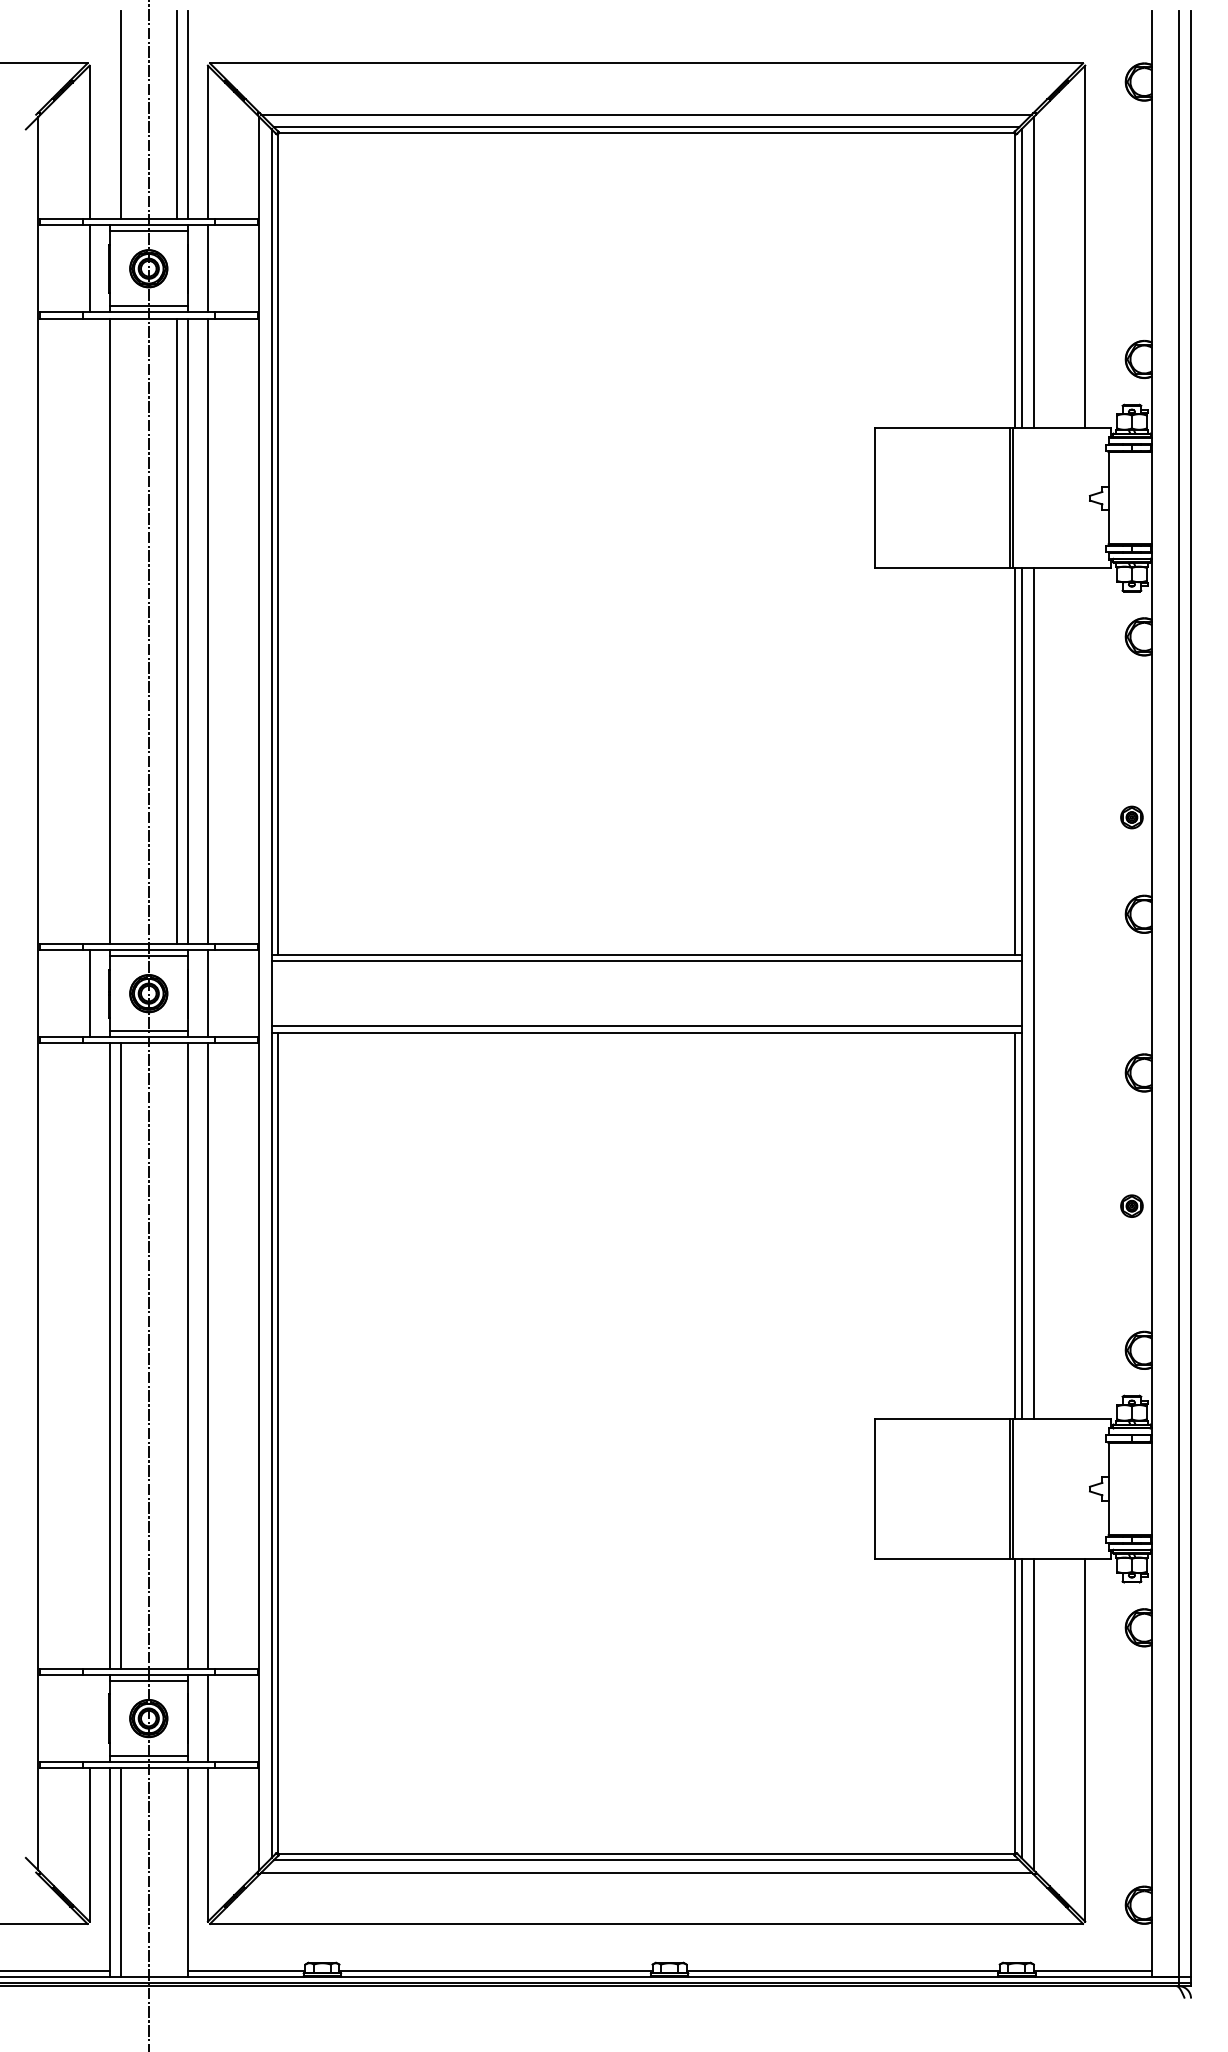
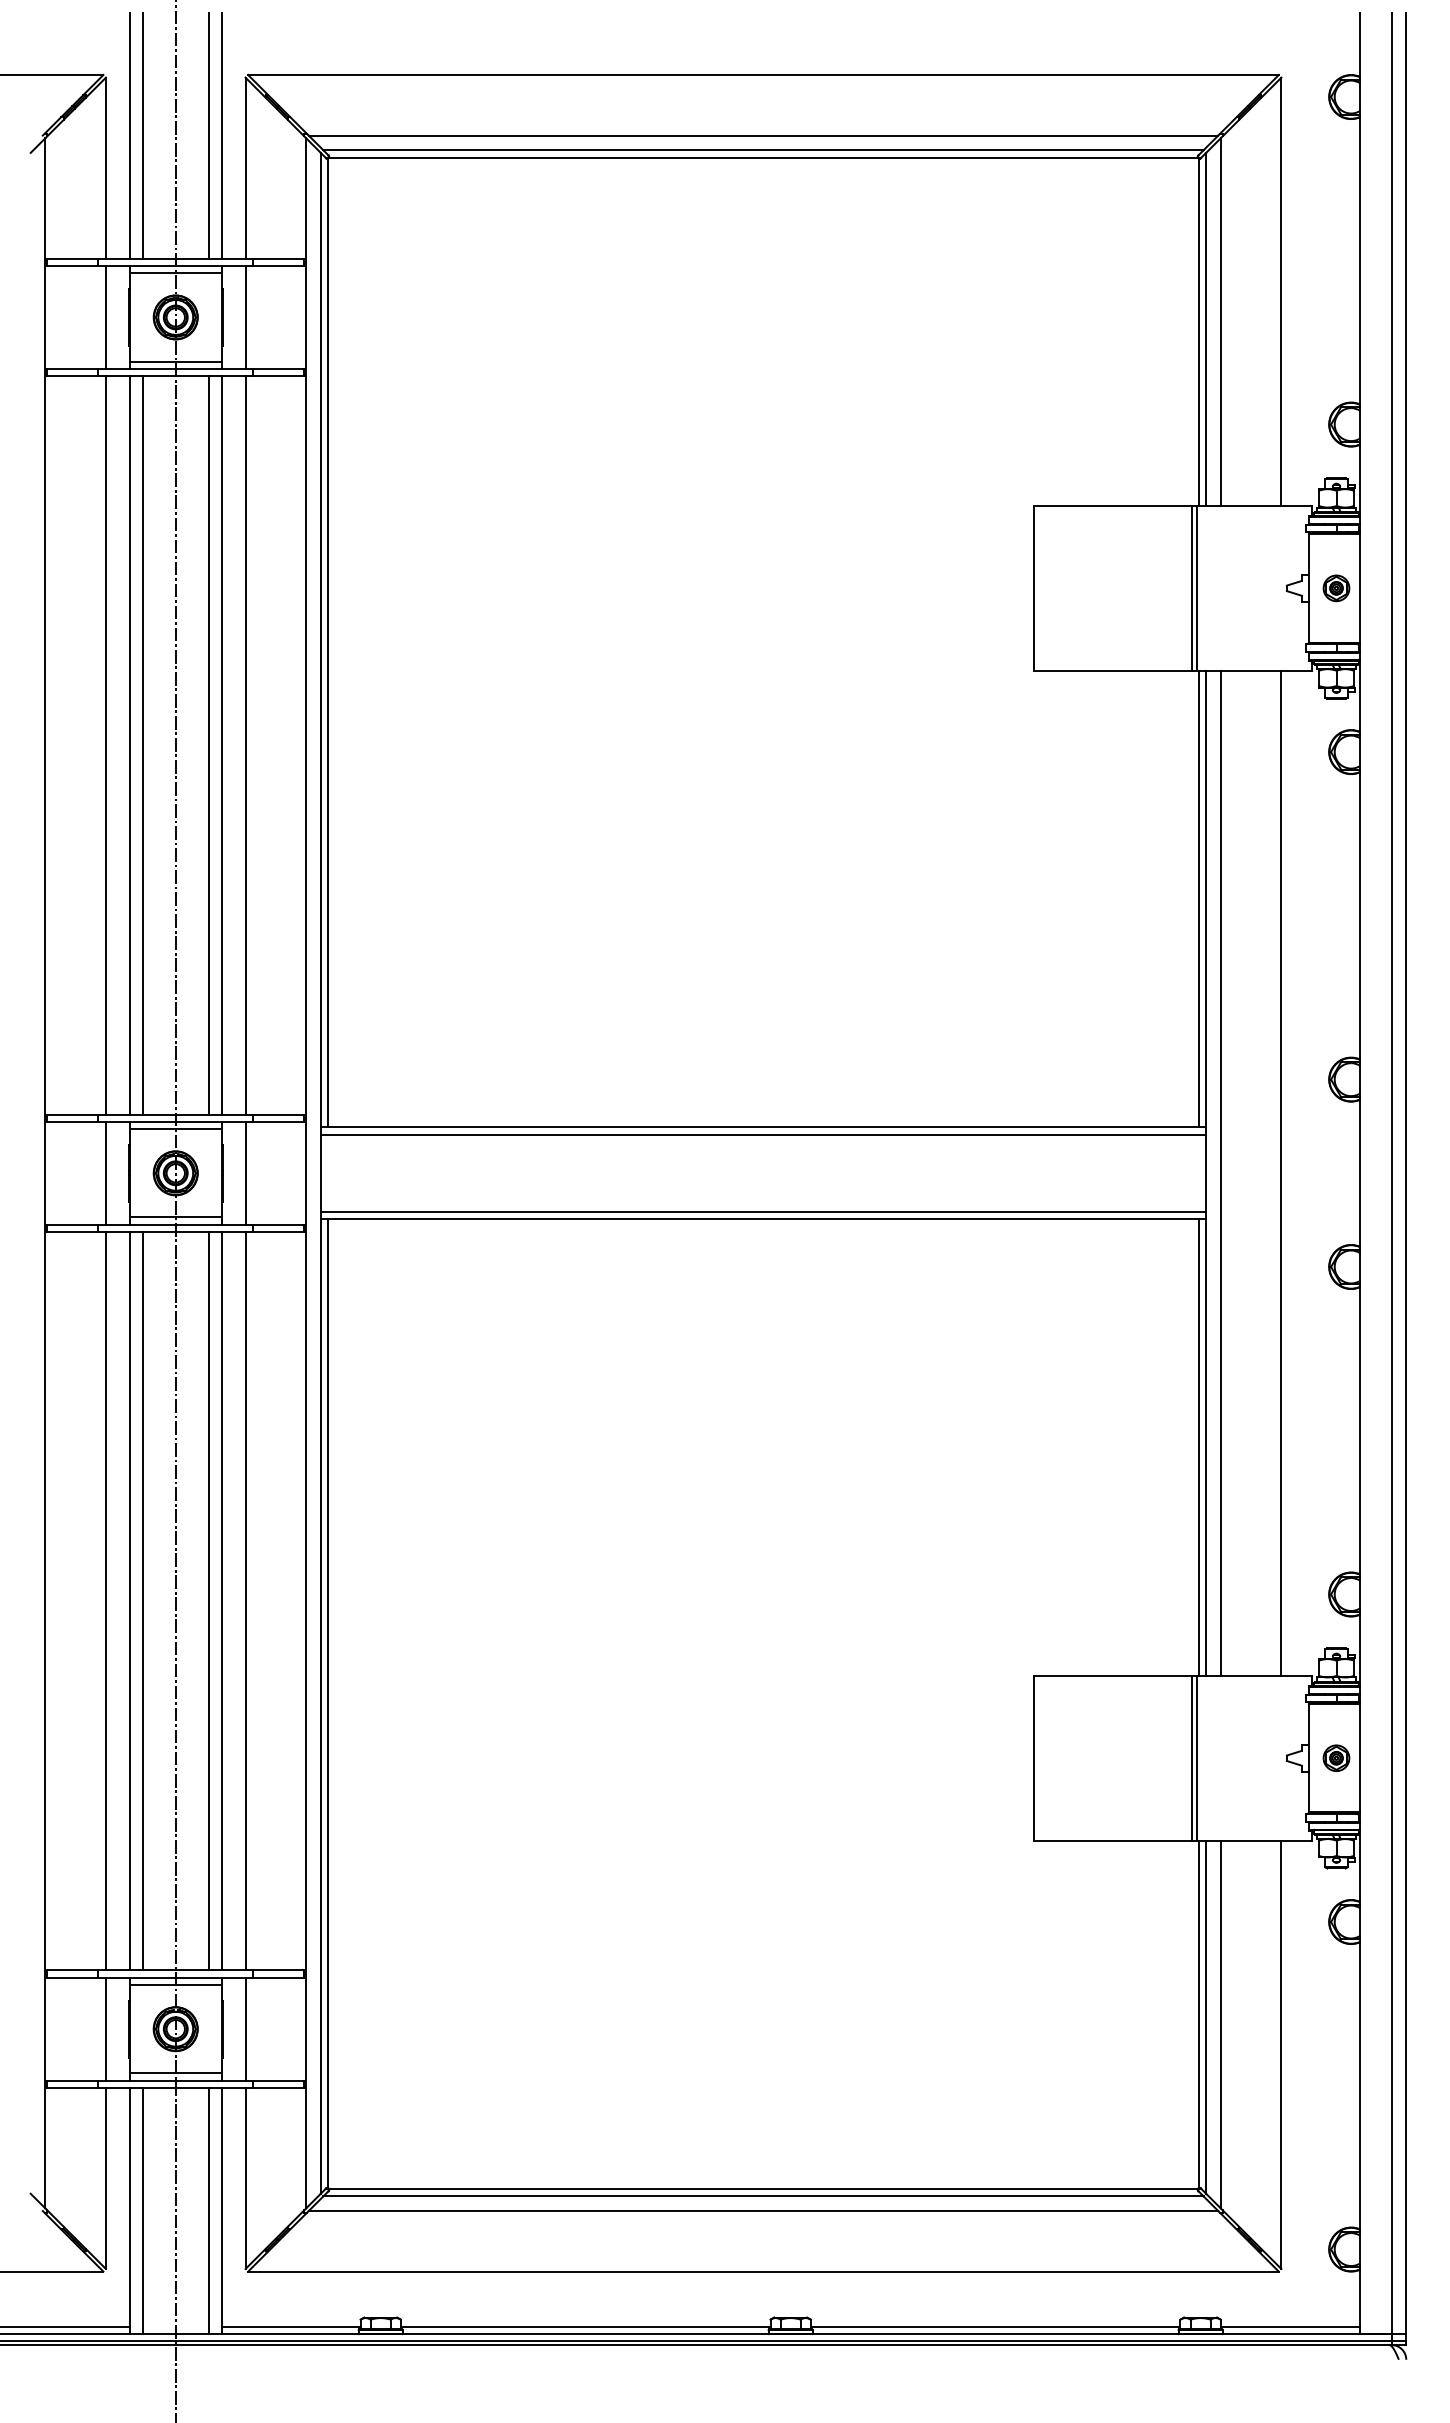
line: (109, 114) -> (129, 135), added
line: (89, 631) -> (105, 745), added
line: (120, 631) -> (142, 745), added
part: (1131, 817) -> (1336, 588), moved
line: (1085, 993) -> (1281, 1173), added
part: (1131, 1205) -> (1336, 1757), moved
line: (89, 1356) -> (105, 1601), added
line: (176, 1356) -> (208, 1601), added
line: (89, 1717) -> (105, 2028), added
line: (176, 1872) -> (208, 2210), added

